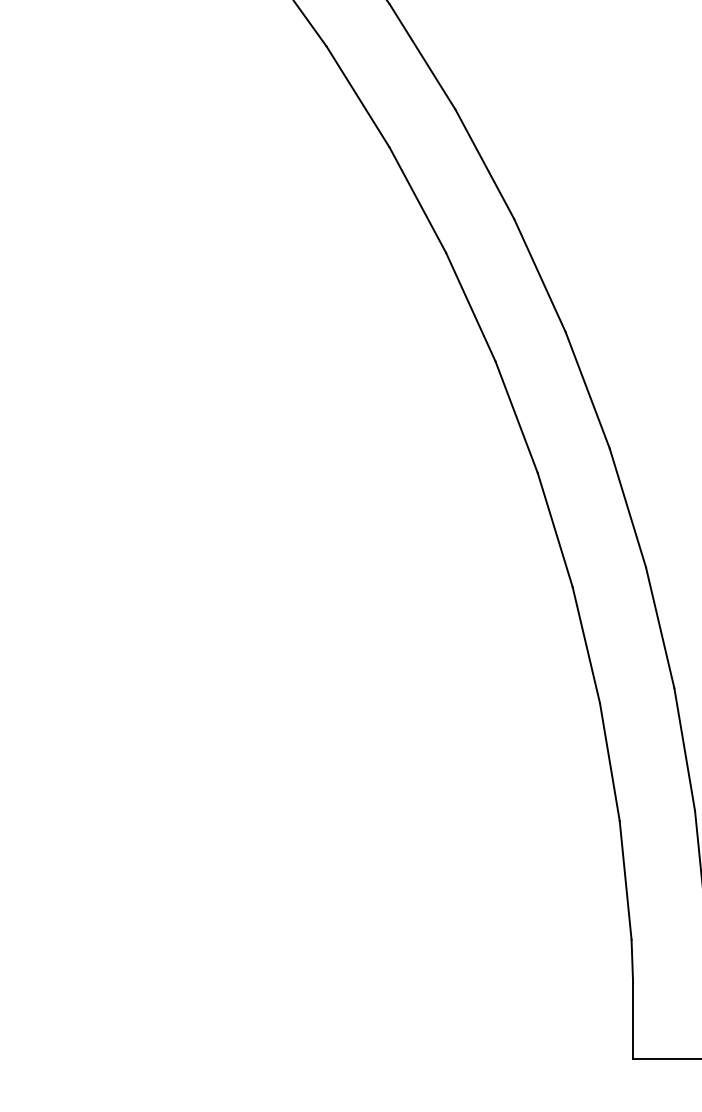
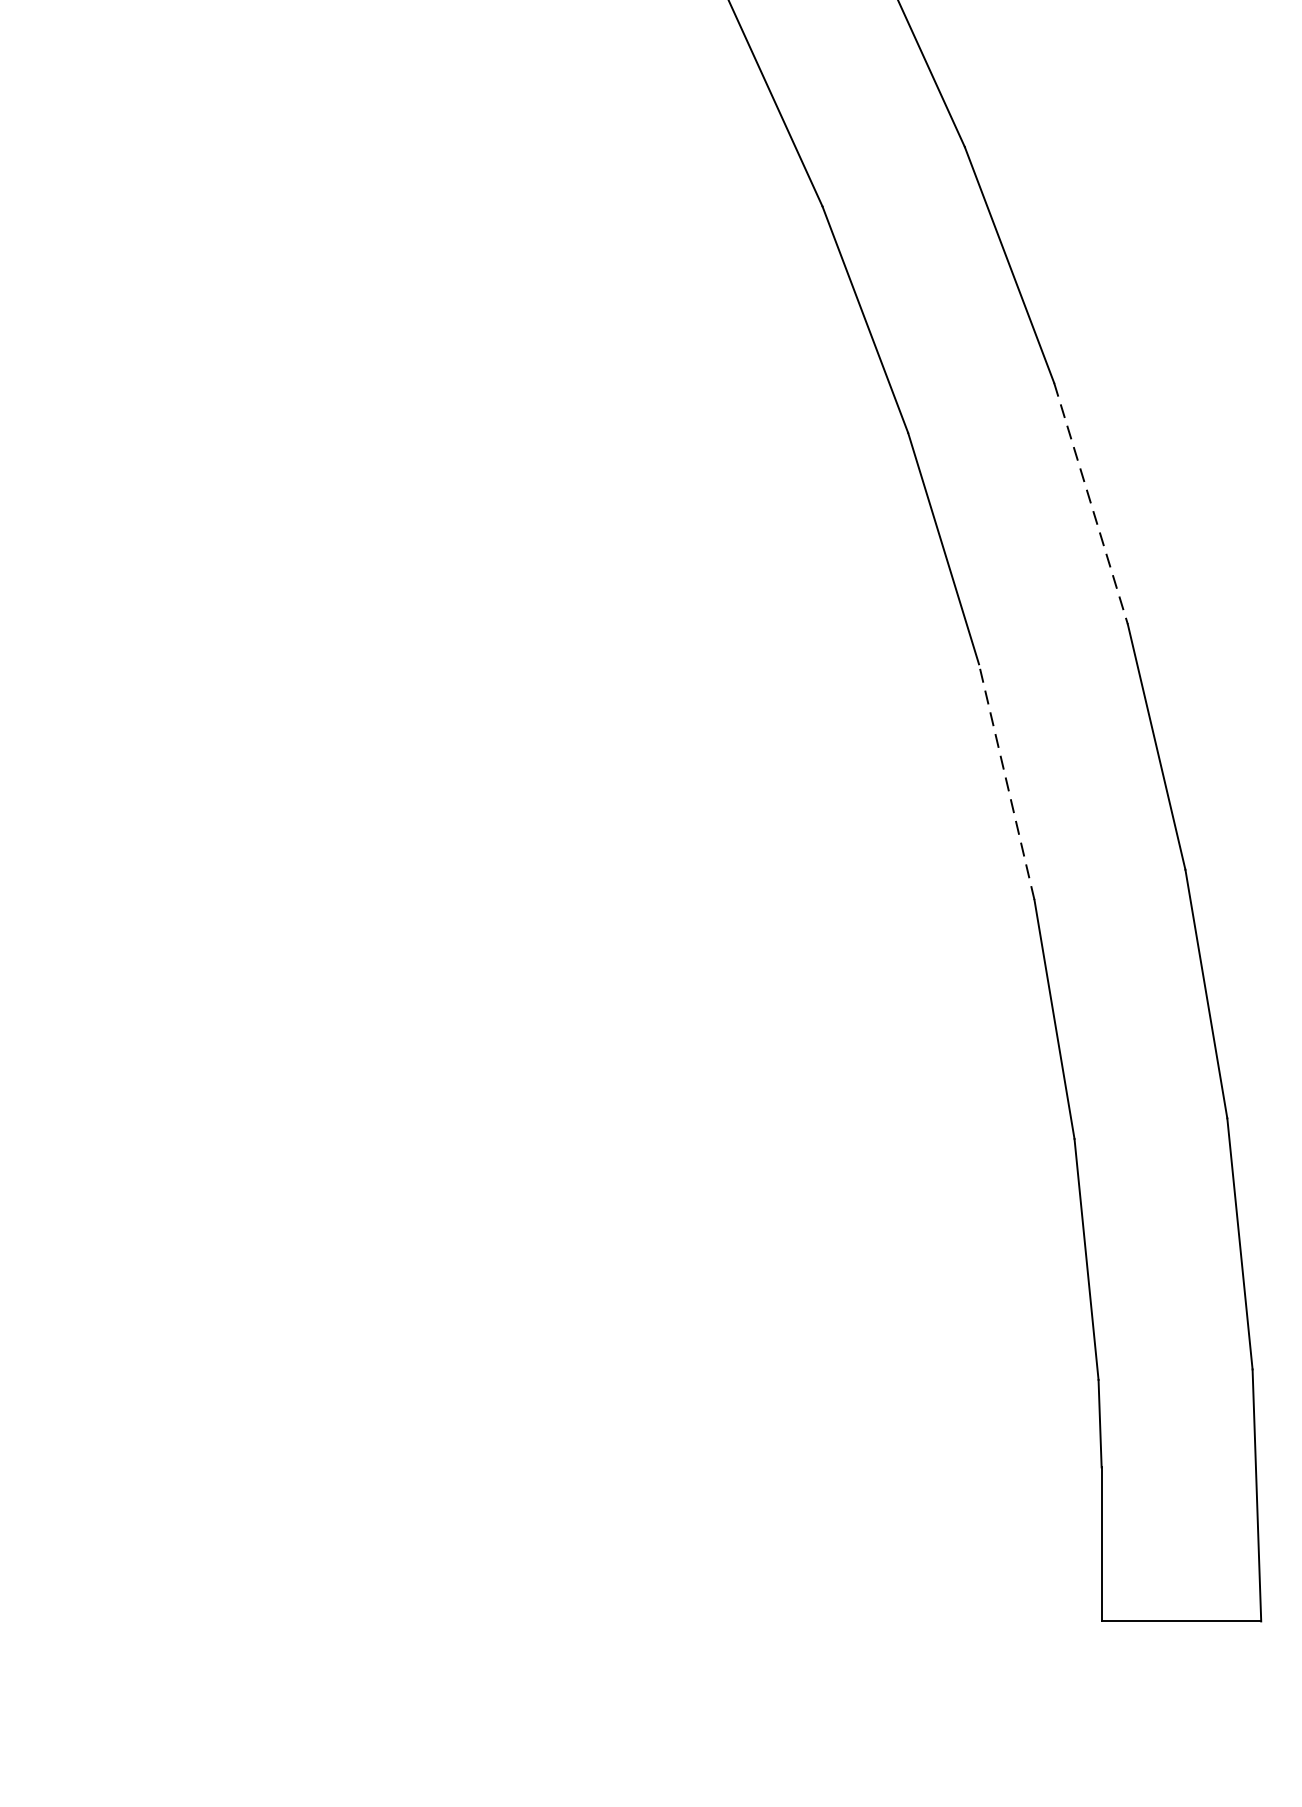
line: (627, 508) -> (1090, 504), solid -> dashed
line: (586, 645) -> (1007, 782), solid -> dashed

